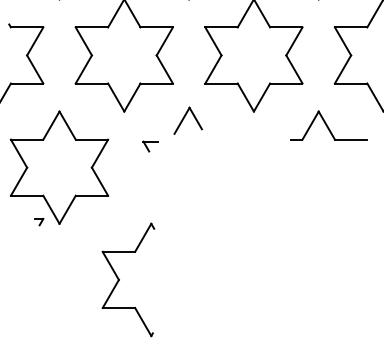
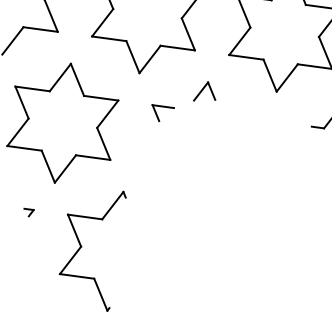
part: (187, 120) -> (205, 91), size x0.71
part: (150, 146) -> (162, 113), size x1.43
part: (39, 221) -> (29, 212), moved
part: (119, 279) -> (81, 246), moved

